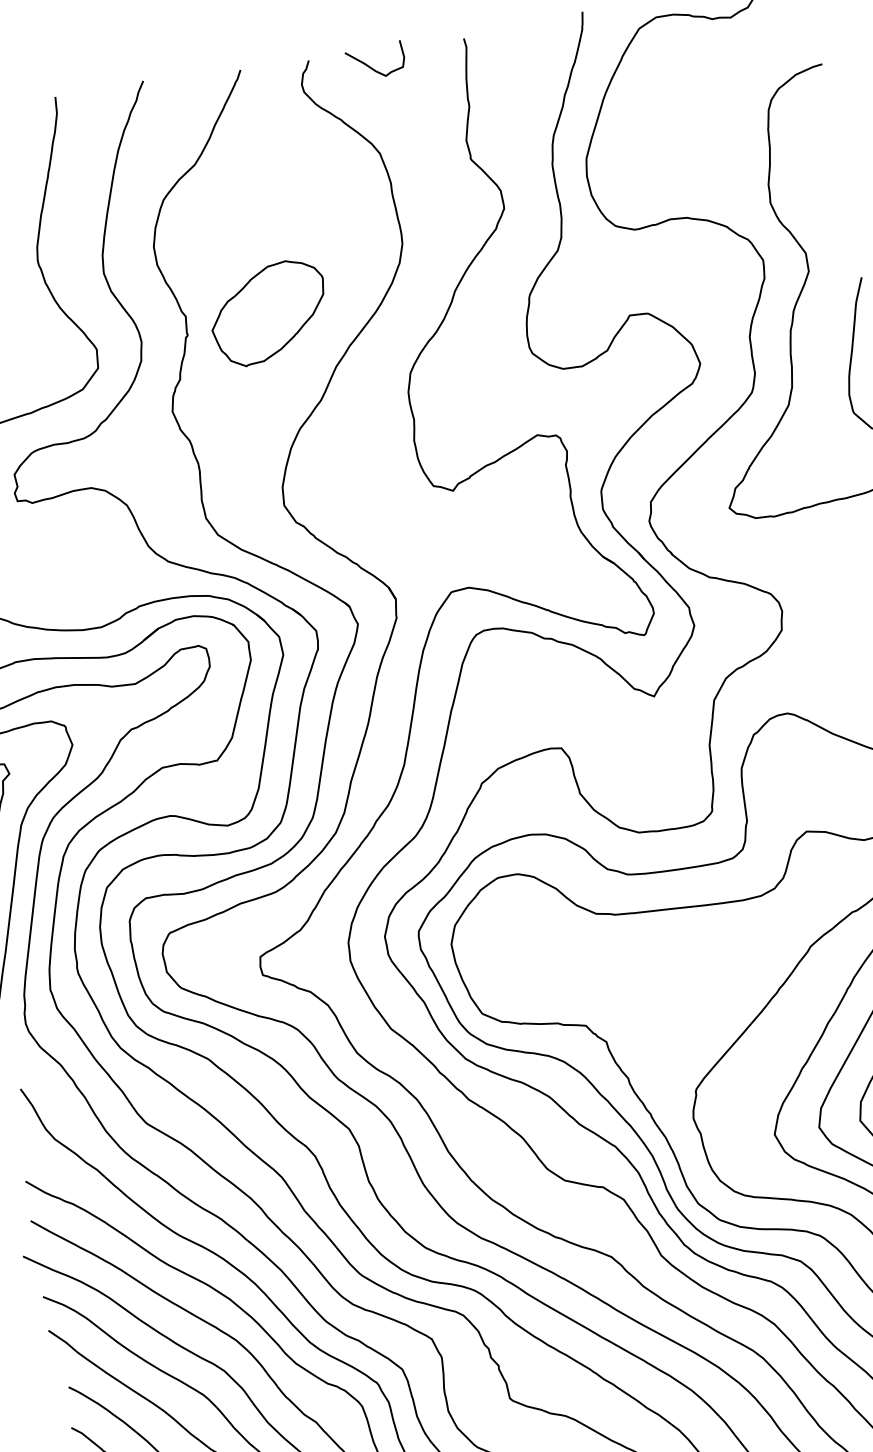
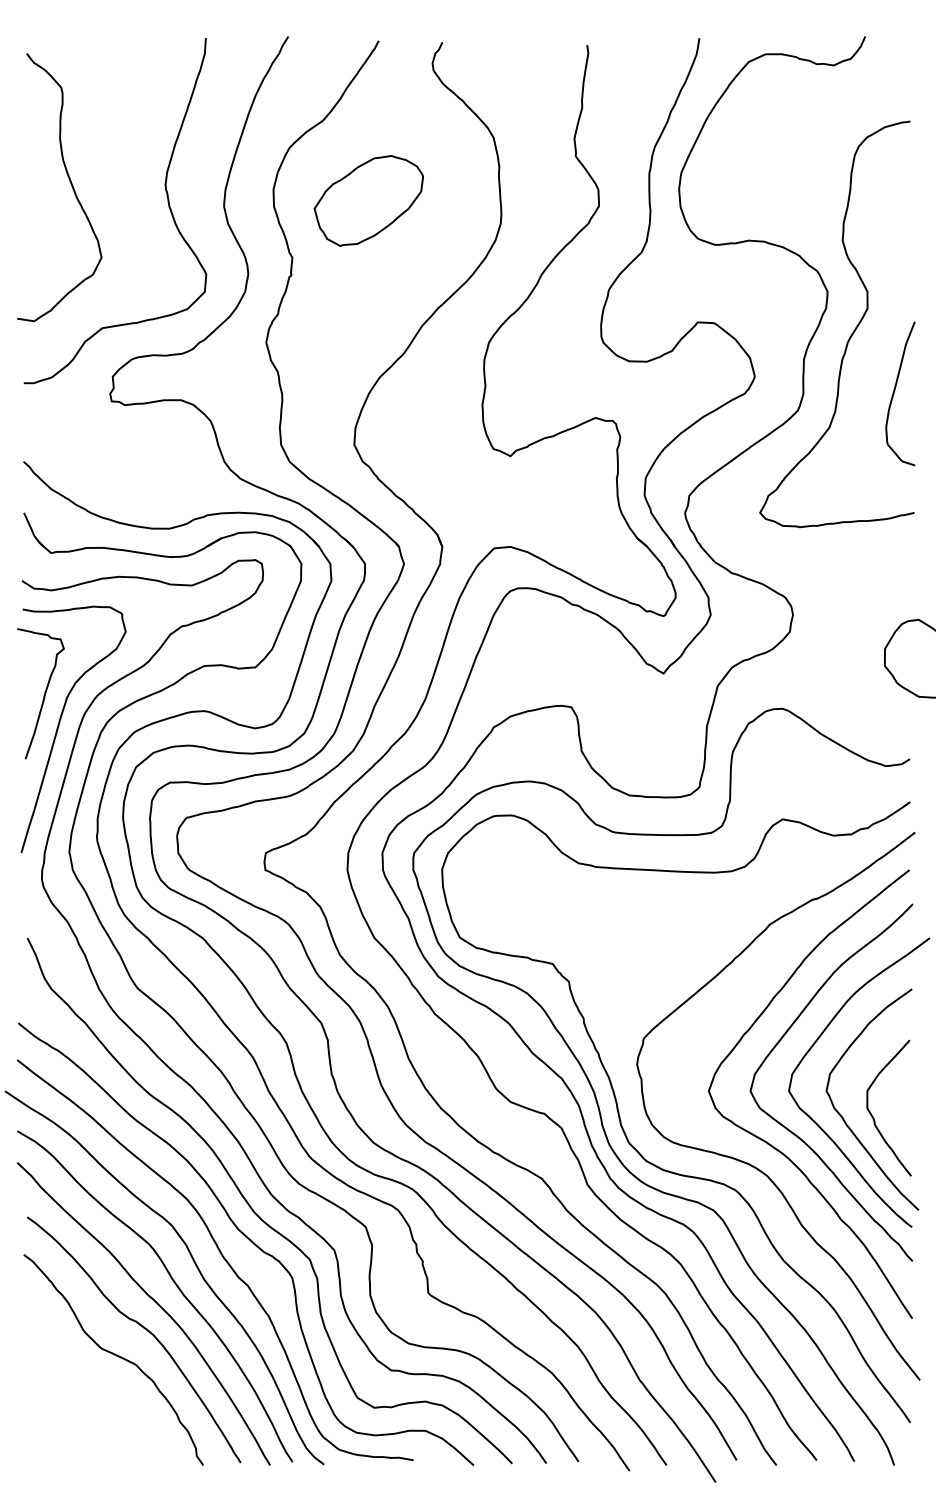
curve: (371, 67) -> (498, 57), removed
part: (268, 312) -> (368, 200), moved

